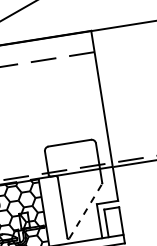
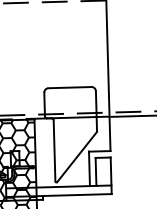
line: (85, 211) -> (76, 157), dashed -> solid

